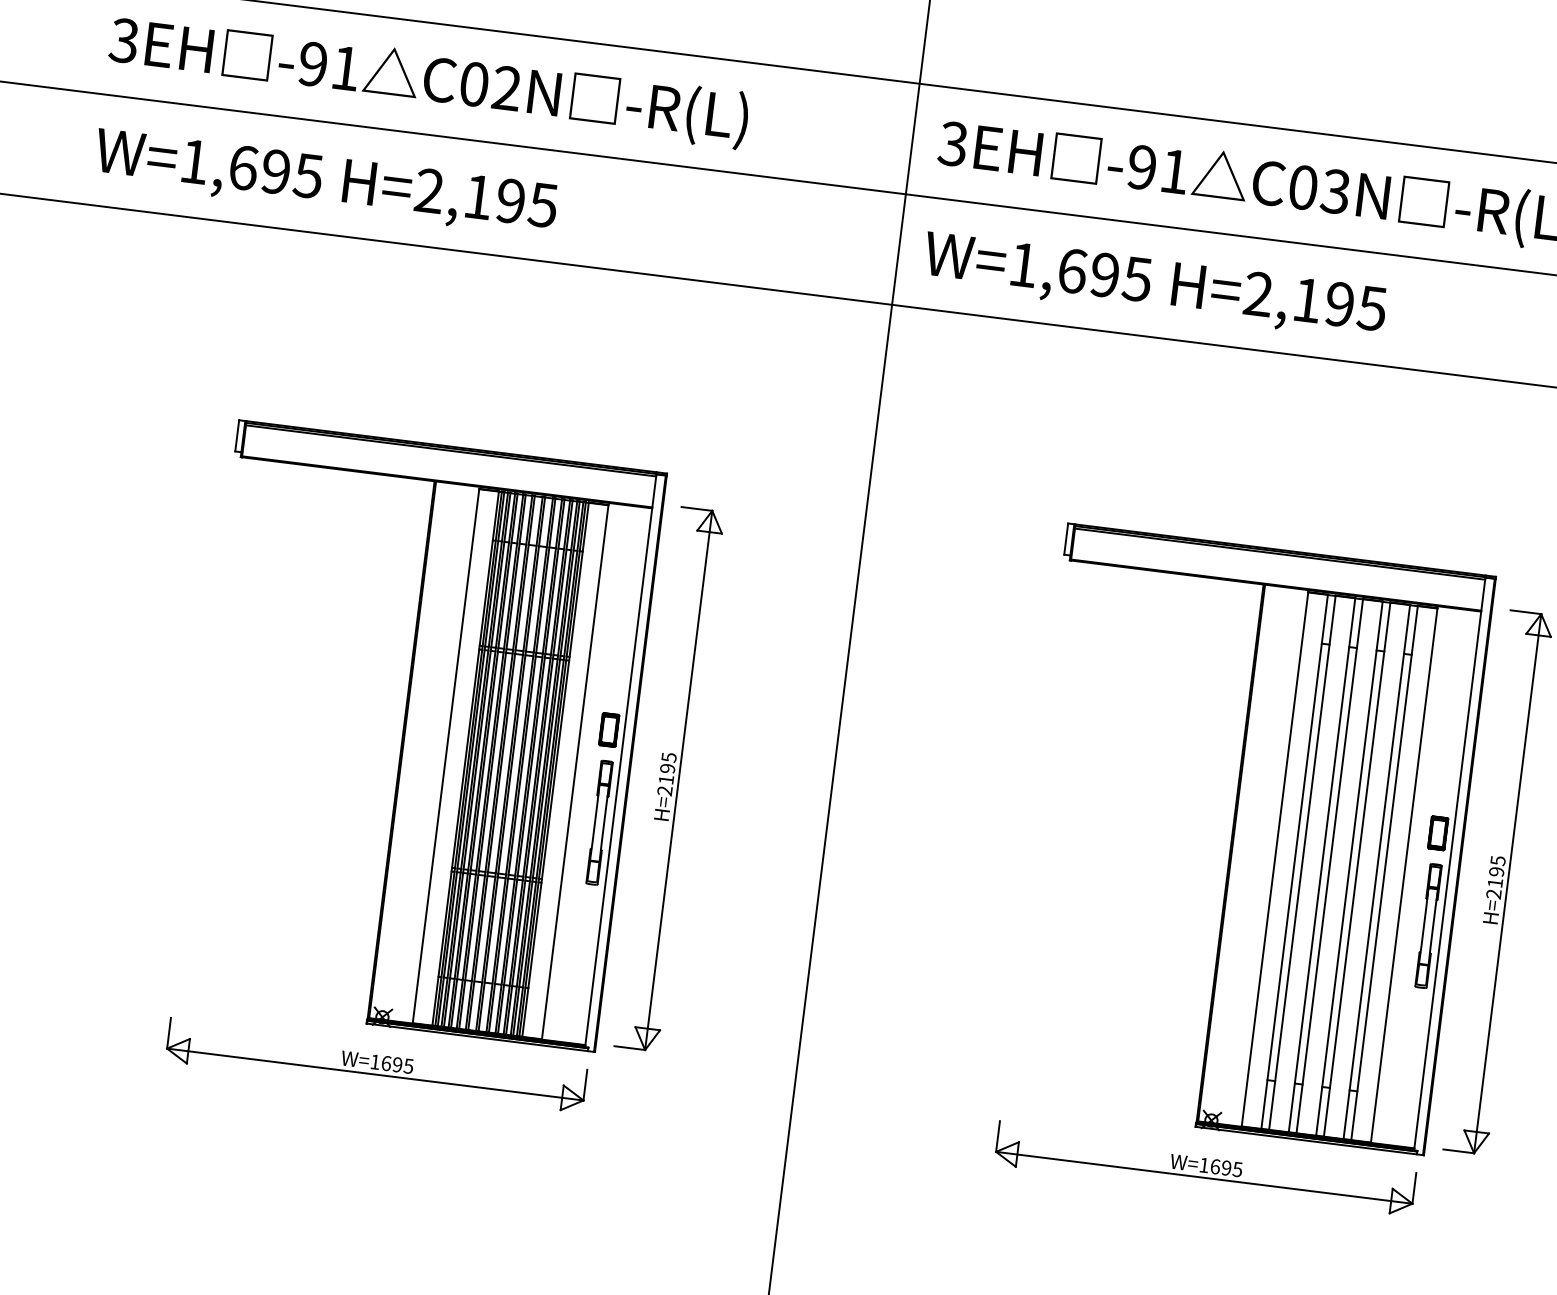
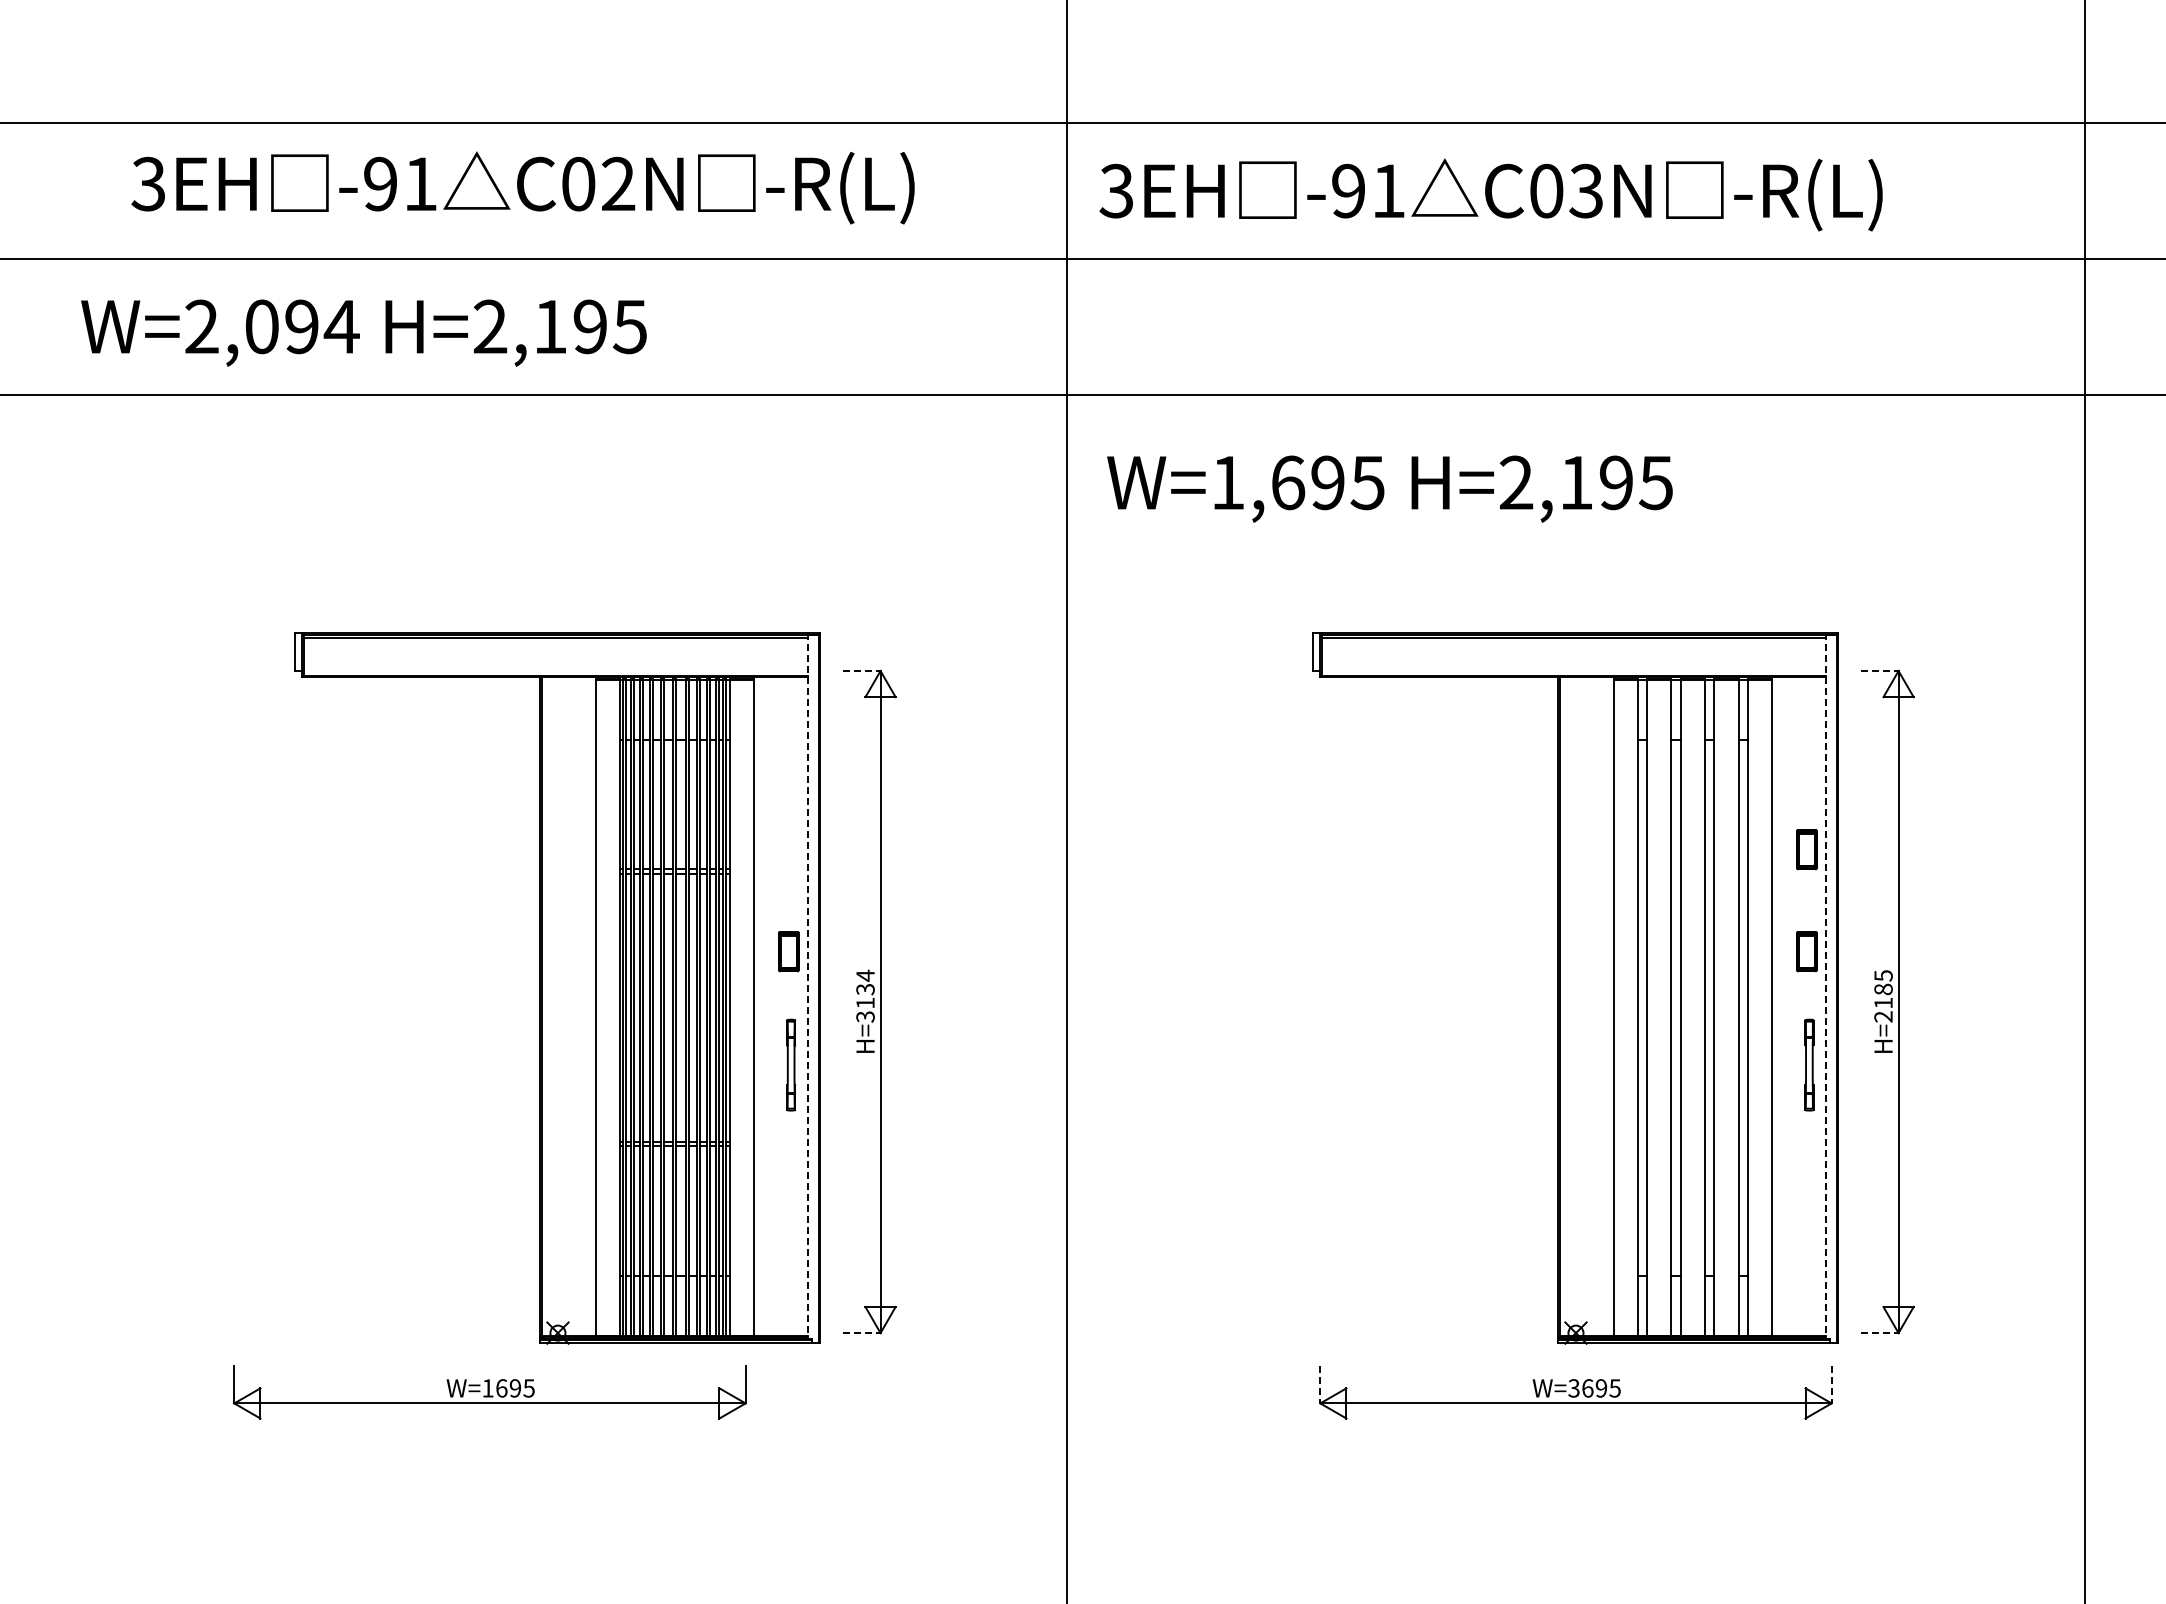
text: (428, 81) -> (522, 187), moved
text: (252, 168) -> (272, 326), W=1,695 -> W=2,094
text: (1154, 286) -> (1389, 488), moved
line: (696, 509) -> (861, 671), solid -> dashed
line: (1525, 612) -> (1879, 671), solid -> dashed
part: (1448, 750) -> (1806, 849), added
line: (620, 760) -> (807, 986), solid -> dashed
text: (667, 773) -> (865, 995), H=2195 -> H=3134
part: (599, 822) -> (790, 1064), size x0.6
line: (1449, 863) -> (1825, 986), solid -> dashed
text: (1496, 871) -> (1883, 989), H=2195 -> H=2185
part: (1428, 925) -> (1809, 1064), size x0.6
line: (629, 1048) -> (861, 1333), solid -> dashed
part: (376, 1065) -> (489, 1392), moved
line: (998, 1136) -> (1320, 1384), solid -> dashed
line: (1458, 1151) -> (1879, 1333), solid -> dashed
text: (1203, 1165) -> (1573, 1388), W=1695 -> W=3695
line: (1414, 1188) -> (1831, 1384), solid -> dashed

